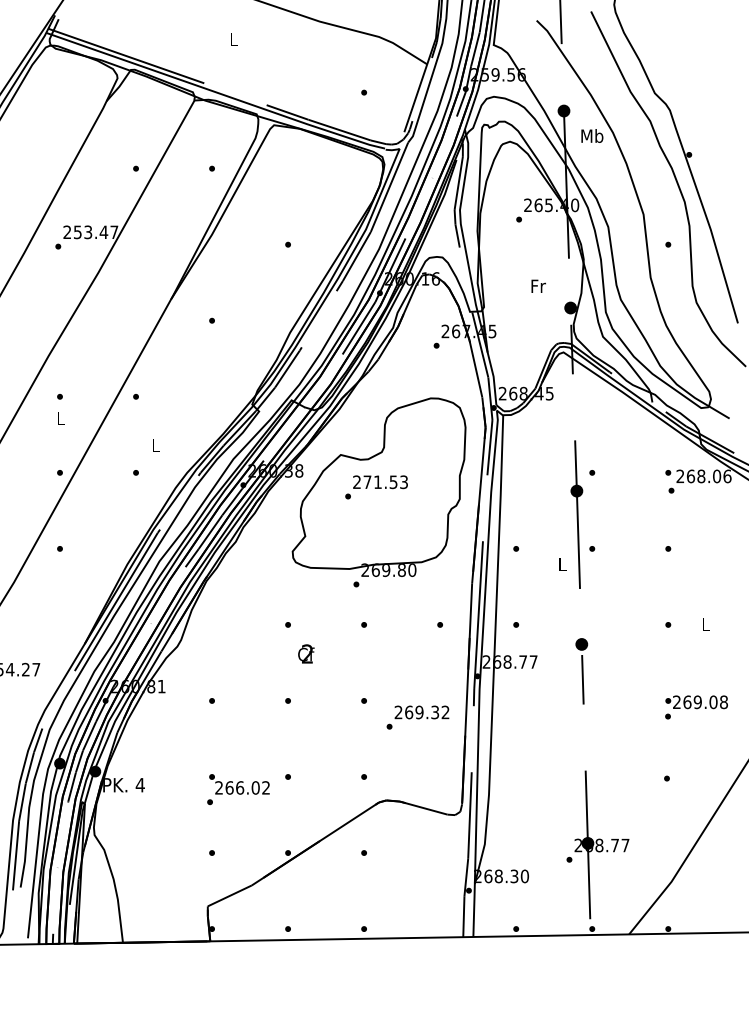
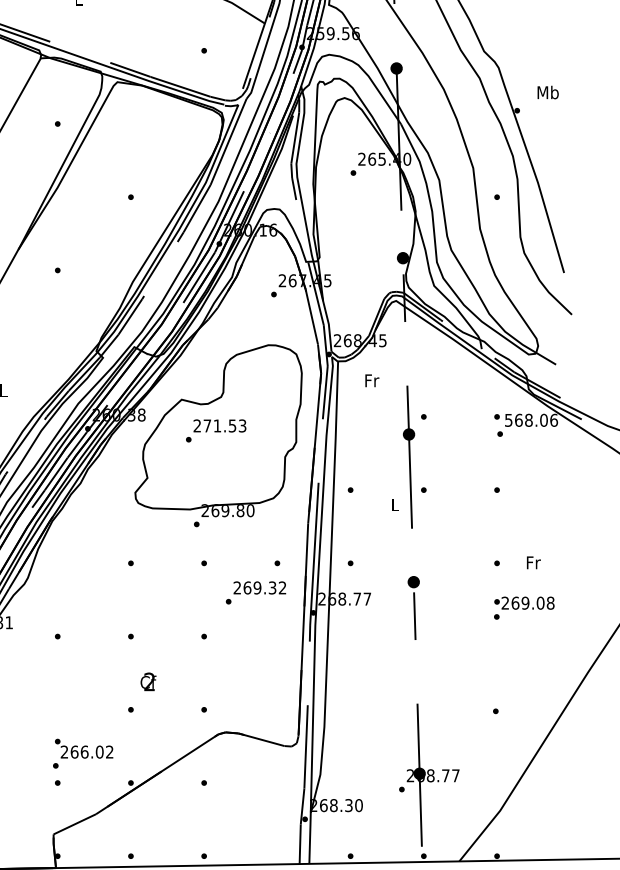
text: (592, 135) -> (548, 92), moved
text: (538, 285) -> (372, 379), moved
text: (680, 476) -> (508, 420), 268.06 -> 568.06
text: (706, 623) -> (533, 561), L -> Fr
text: (306, 653) -> (148, 681), moved
text: (696, 707) -> (524, 608), moved
text: (417, 717) -> (255, 592), moved
text: (238, 789) -> (83, 753), moved

